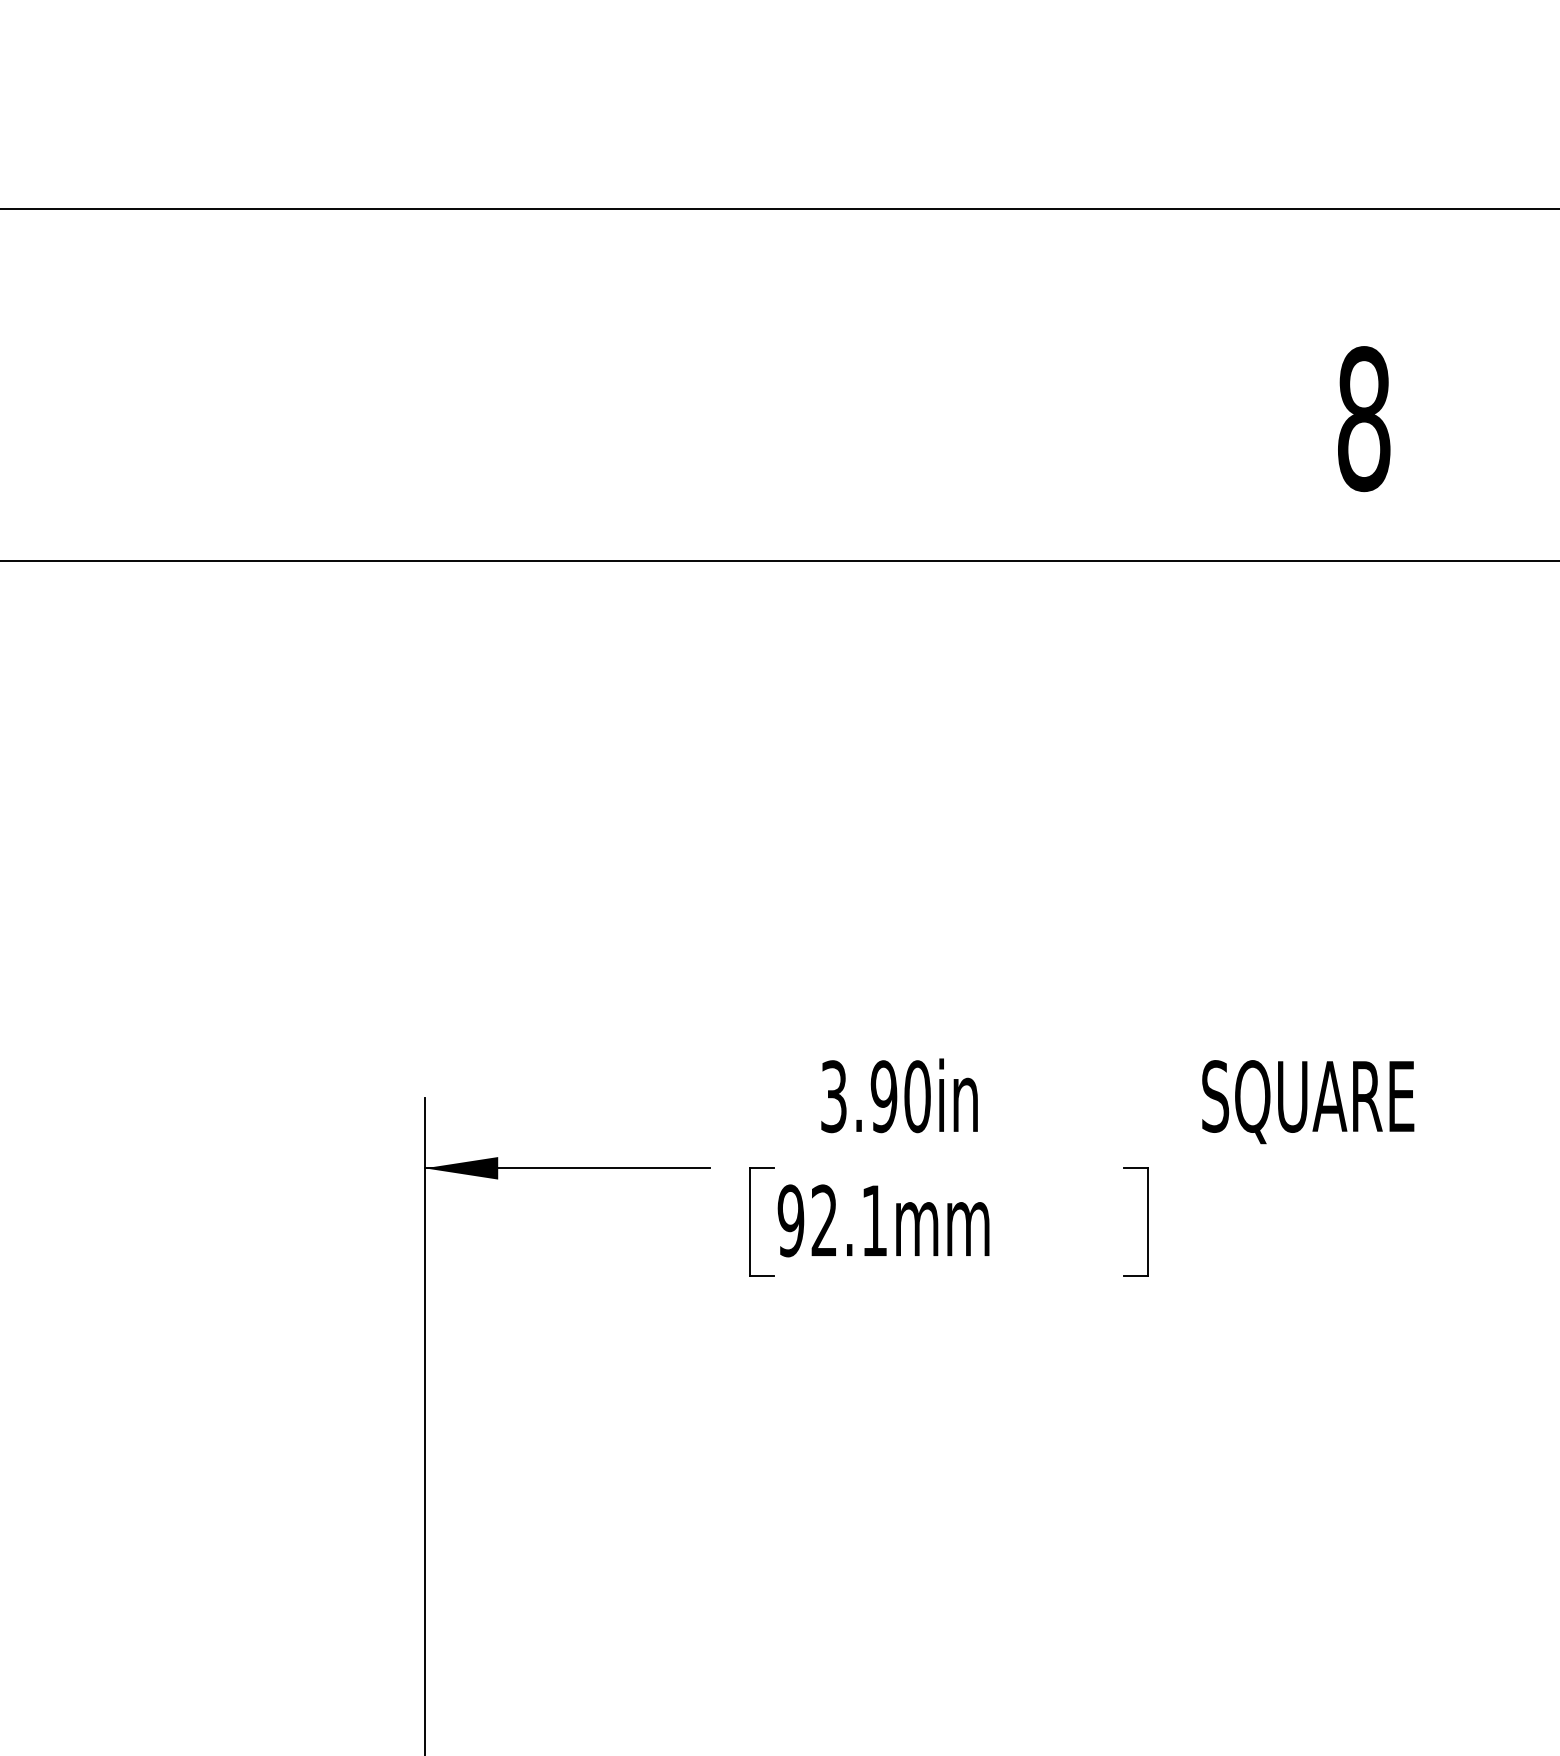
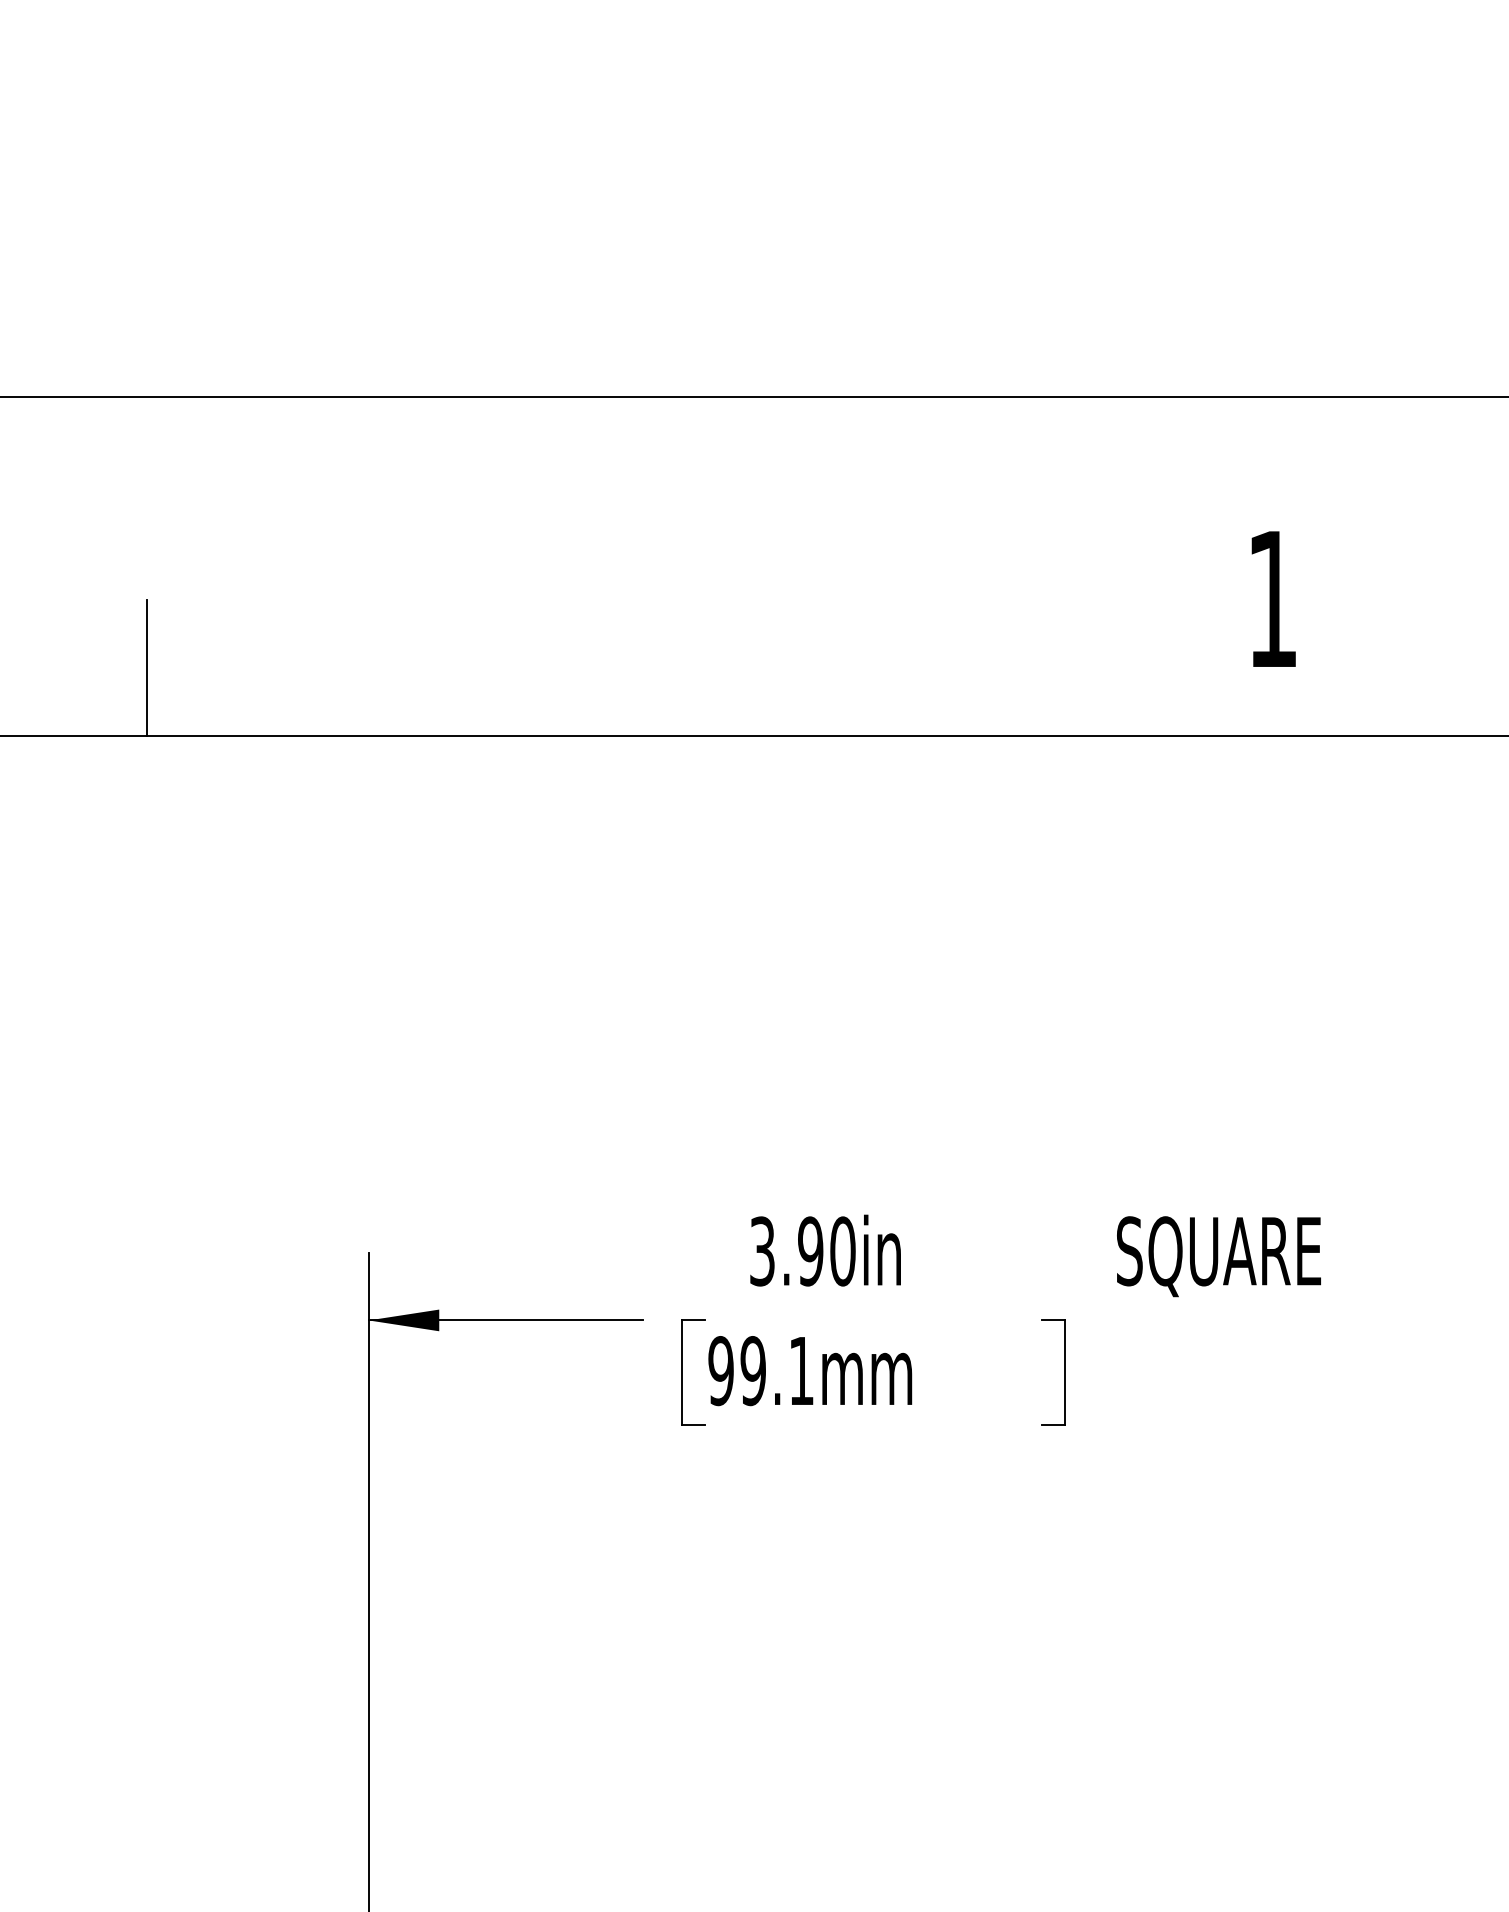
text: (1363, 419) -> (1272, 599), 8 -> 1
line: (194, 491) -> (146, 668), added
text: (823, 1221) -> (752, 1371), 92.1mm -> 99.1mm

